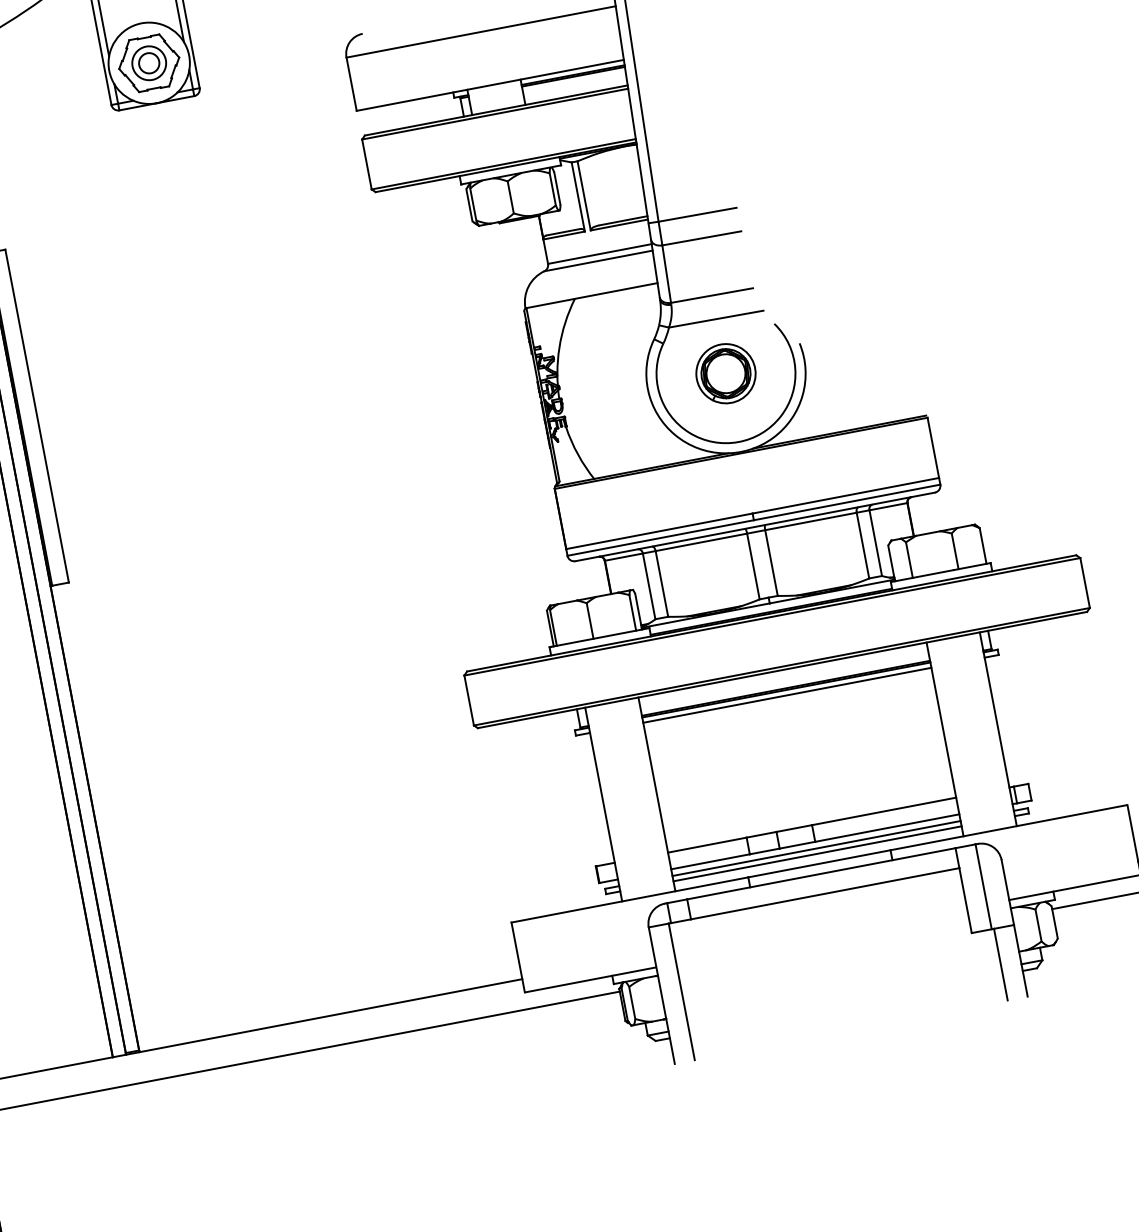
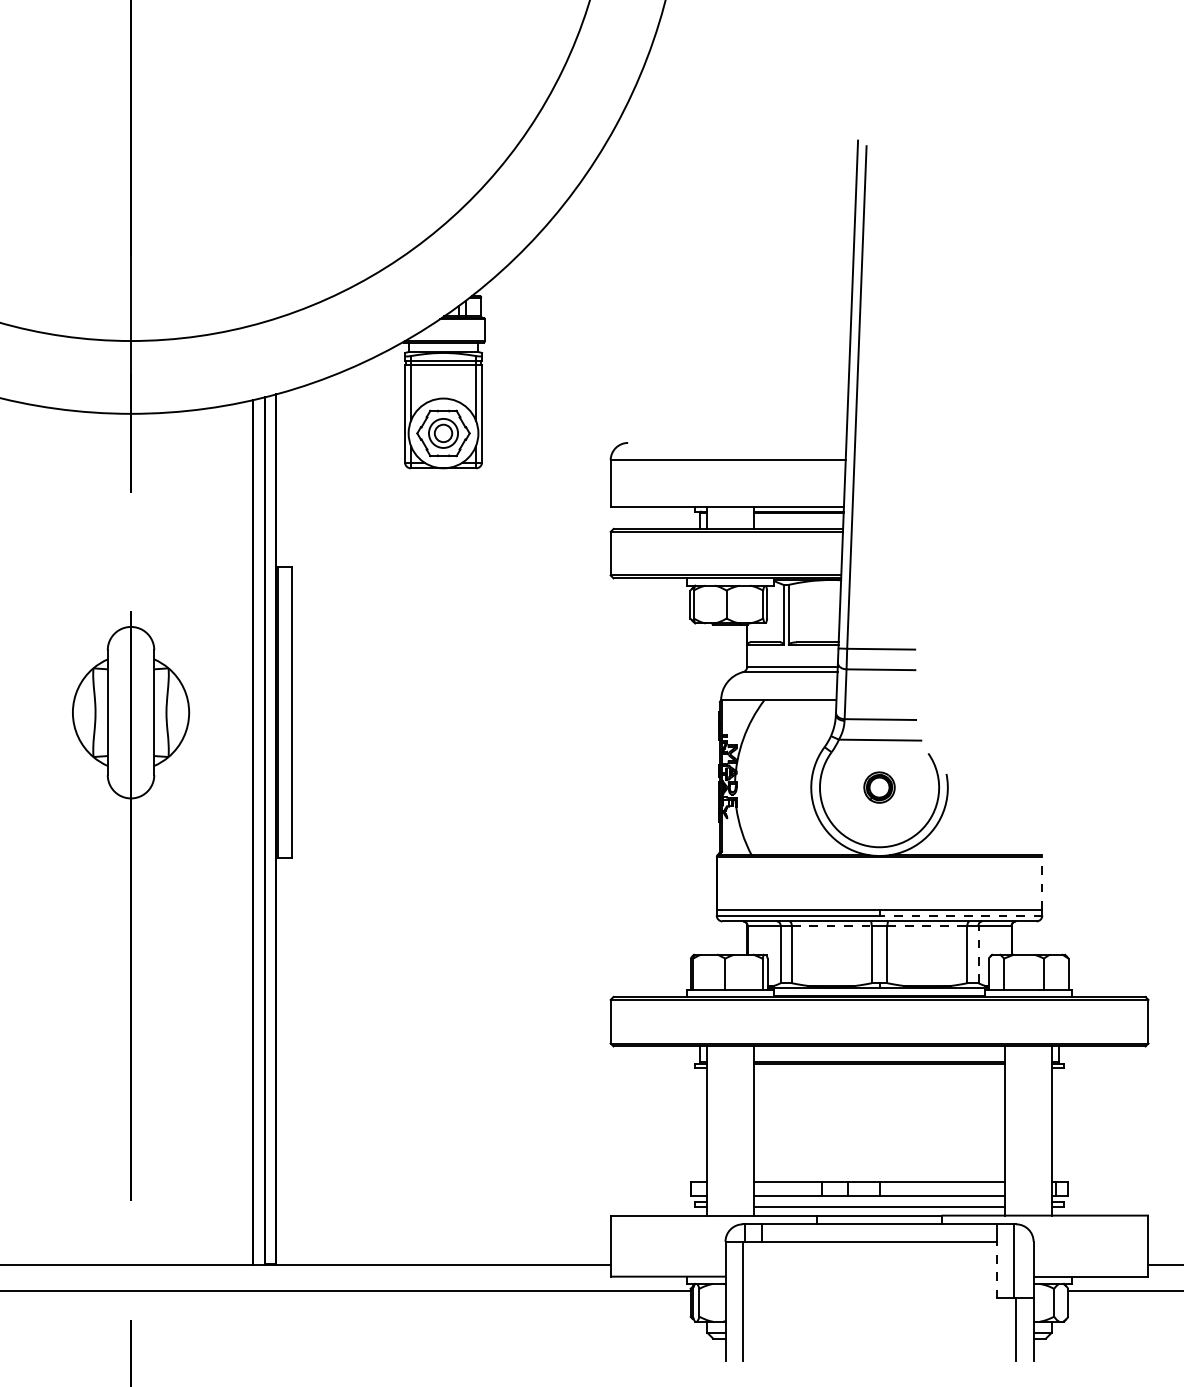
part: (725, 373) -> (879, 787), size x0.6
line: (933, 446) -> (1042, 882), solid -> dashed
line: (846, 502) -> (960, 915), solid -> dashed
line: (811, 521) -> (927, 925), solid -> dashed
line: (701, 542) -> (831, 925), solid -> dashed
line: (875, 543) -> (978, 954), solid -> dashed
line: (787, 695) -> (879, 1068), removed
line: (816, 848) -> (879, 1202), removed
line: (965, 899) -> (996, 1269), solid -> dashed

